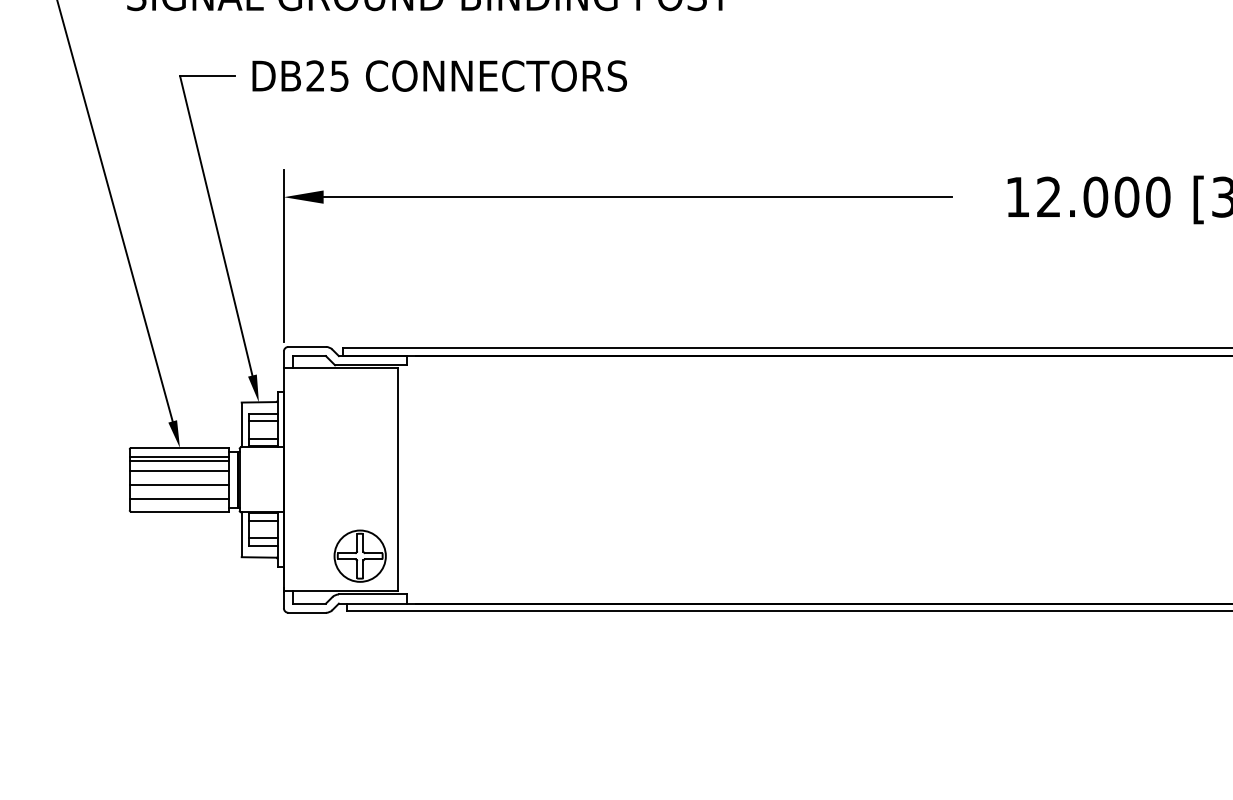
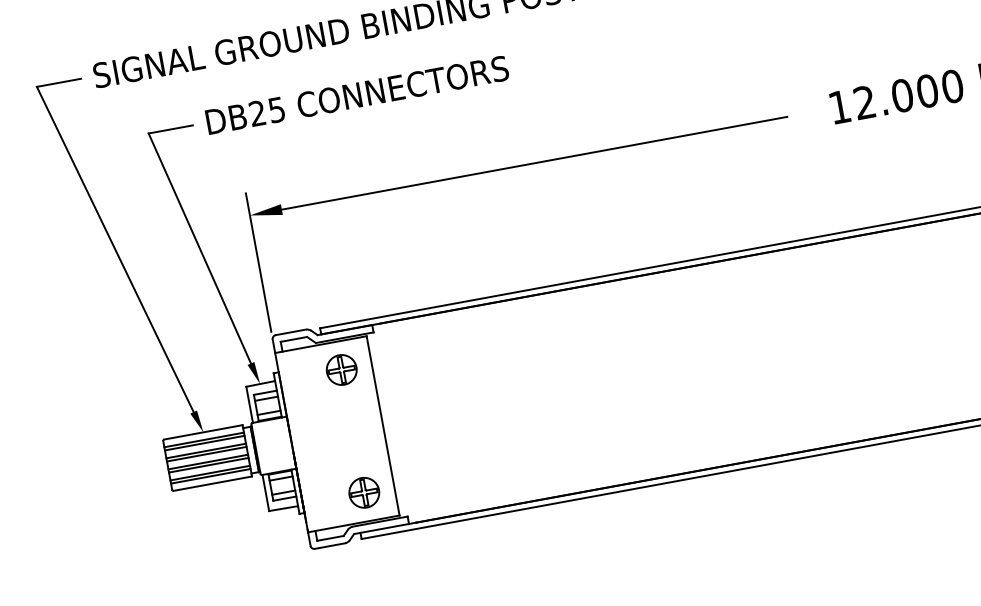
part: (360, 403) -> (341, 369), added
line: (178, 474) -> (206, 453), added
line: (178, 488) -> (208, 465), added
line: (178, 502) -> (210, 476), added
part: (360, 556) -> (364, 492), size x0.71

